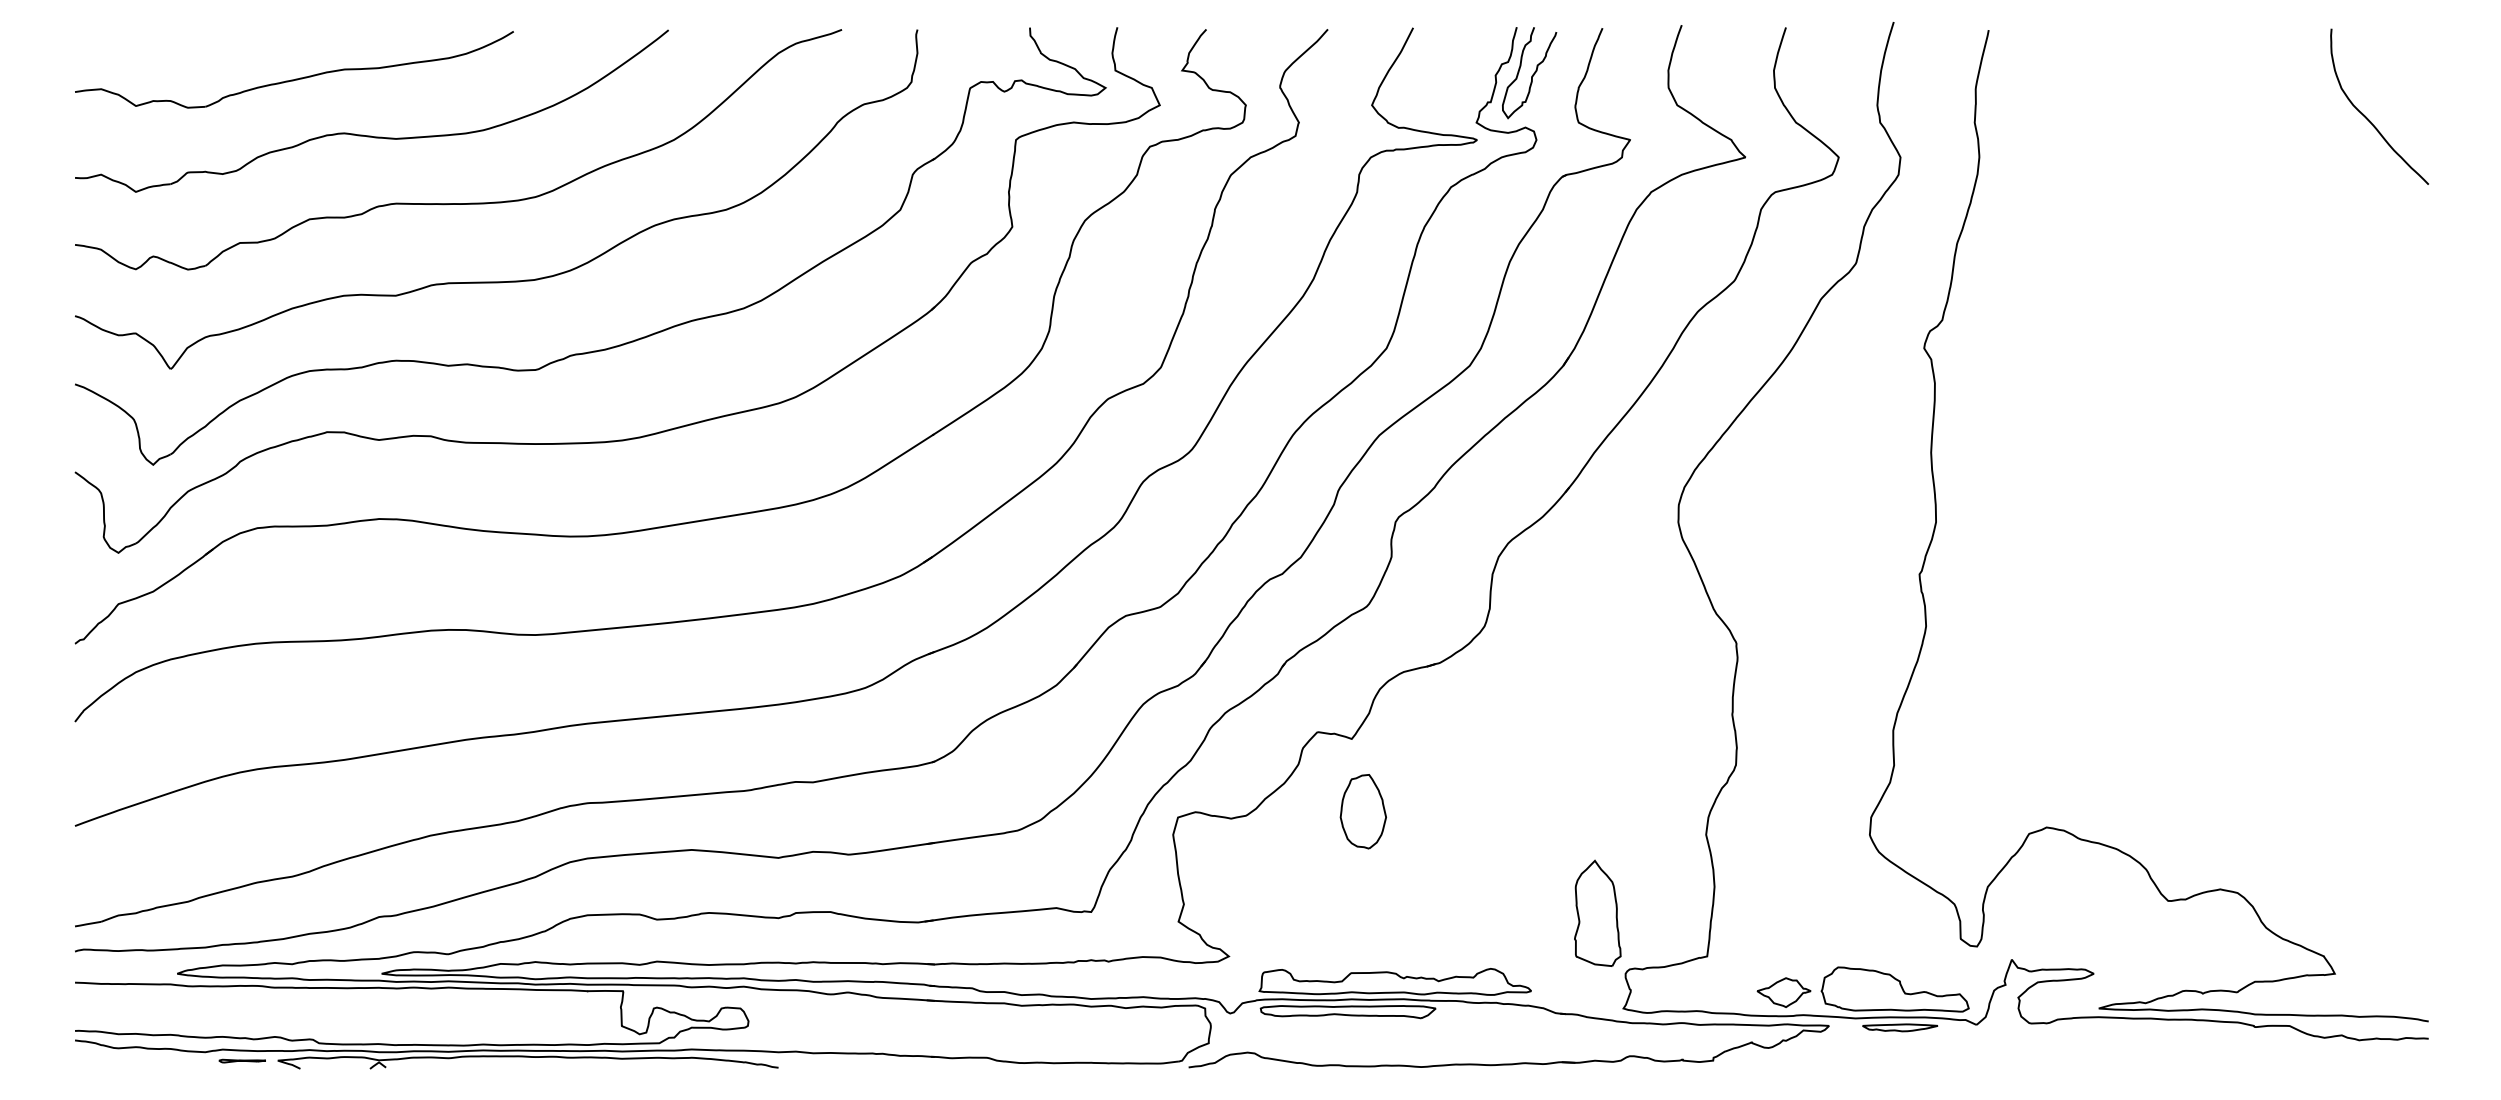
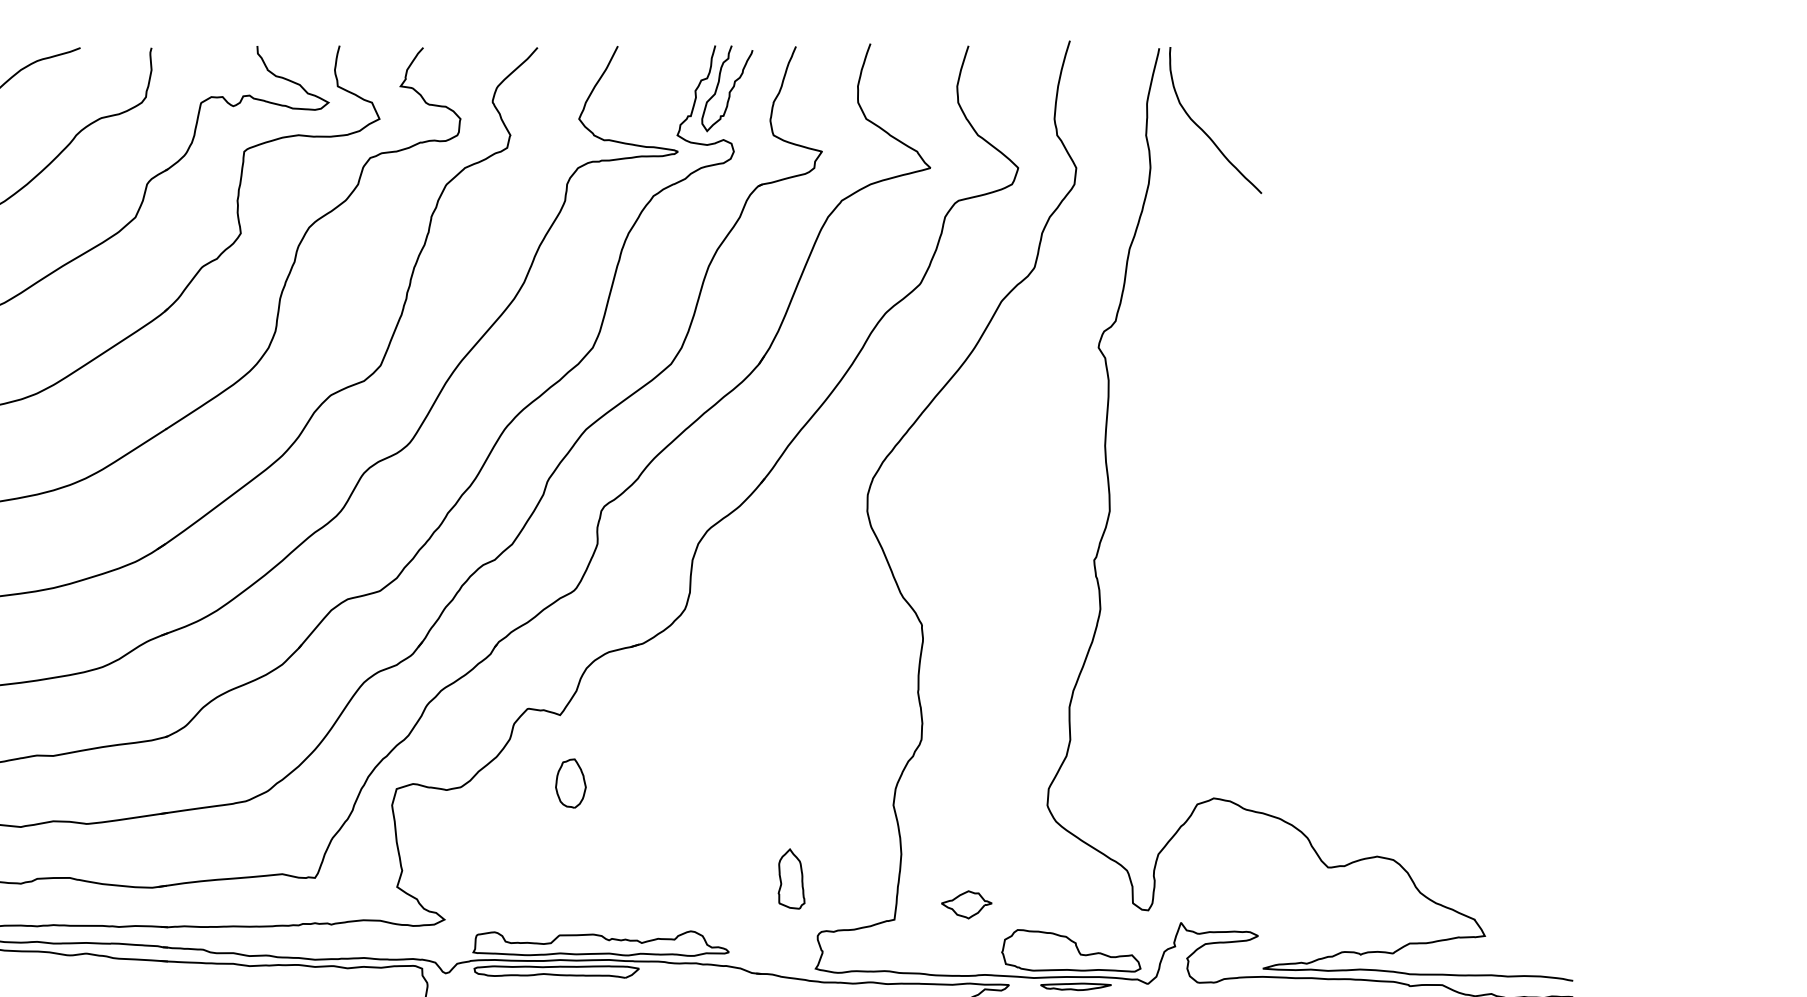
curve: (2367, 117) -> (1204, 130), moved
part: (1362, 811) -> (570, 783), size x0.7
part: (1597, 912) -> (791, 878), size x0.6
part: (1783, 992) -> (966, 904), moved

